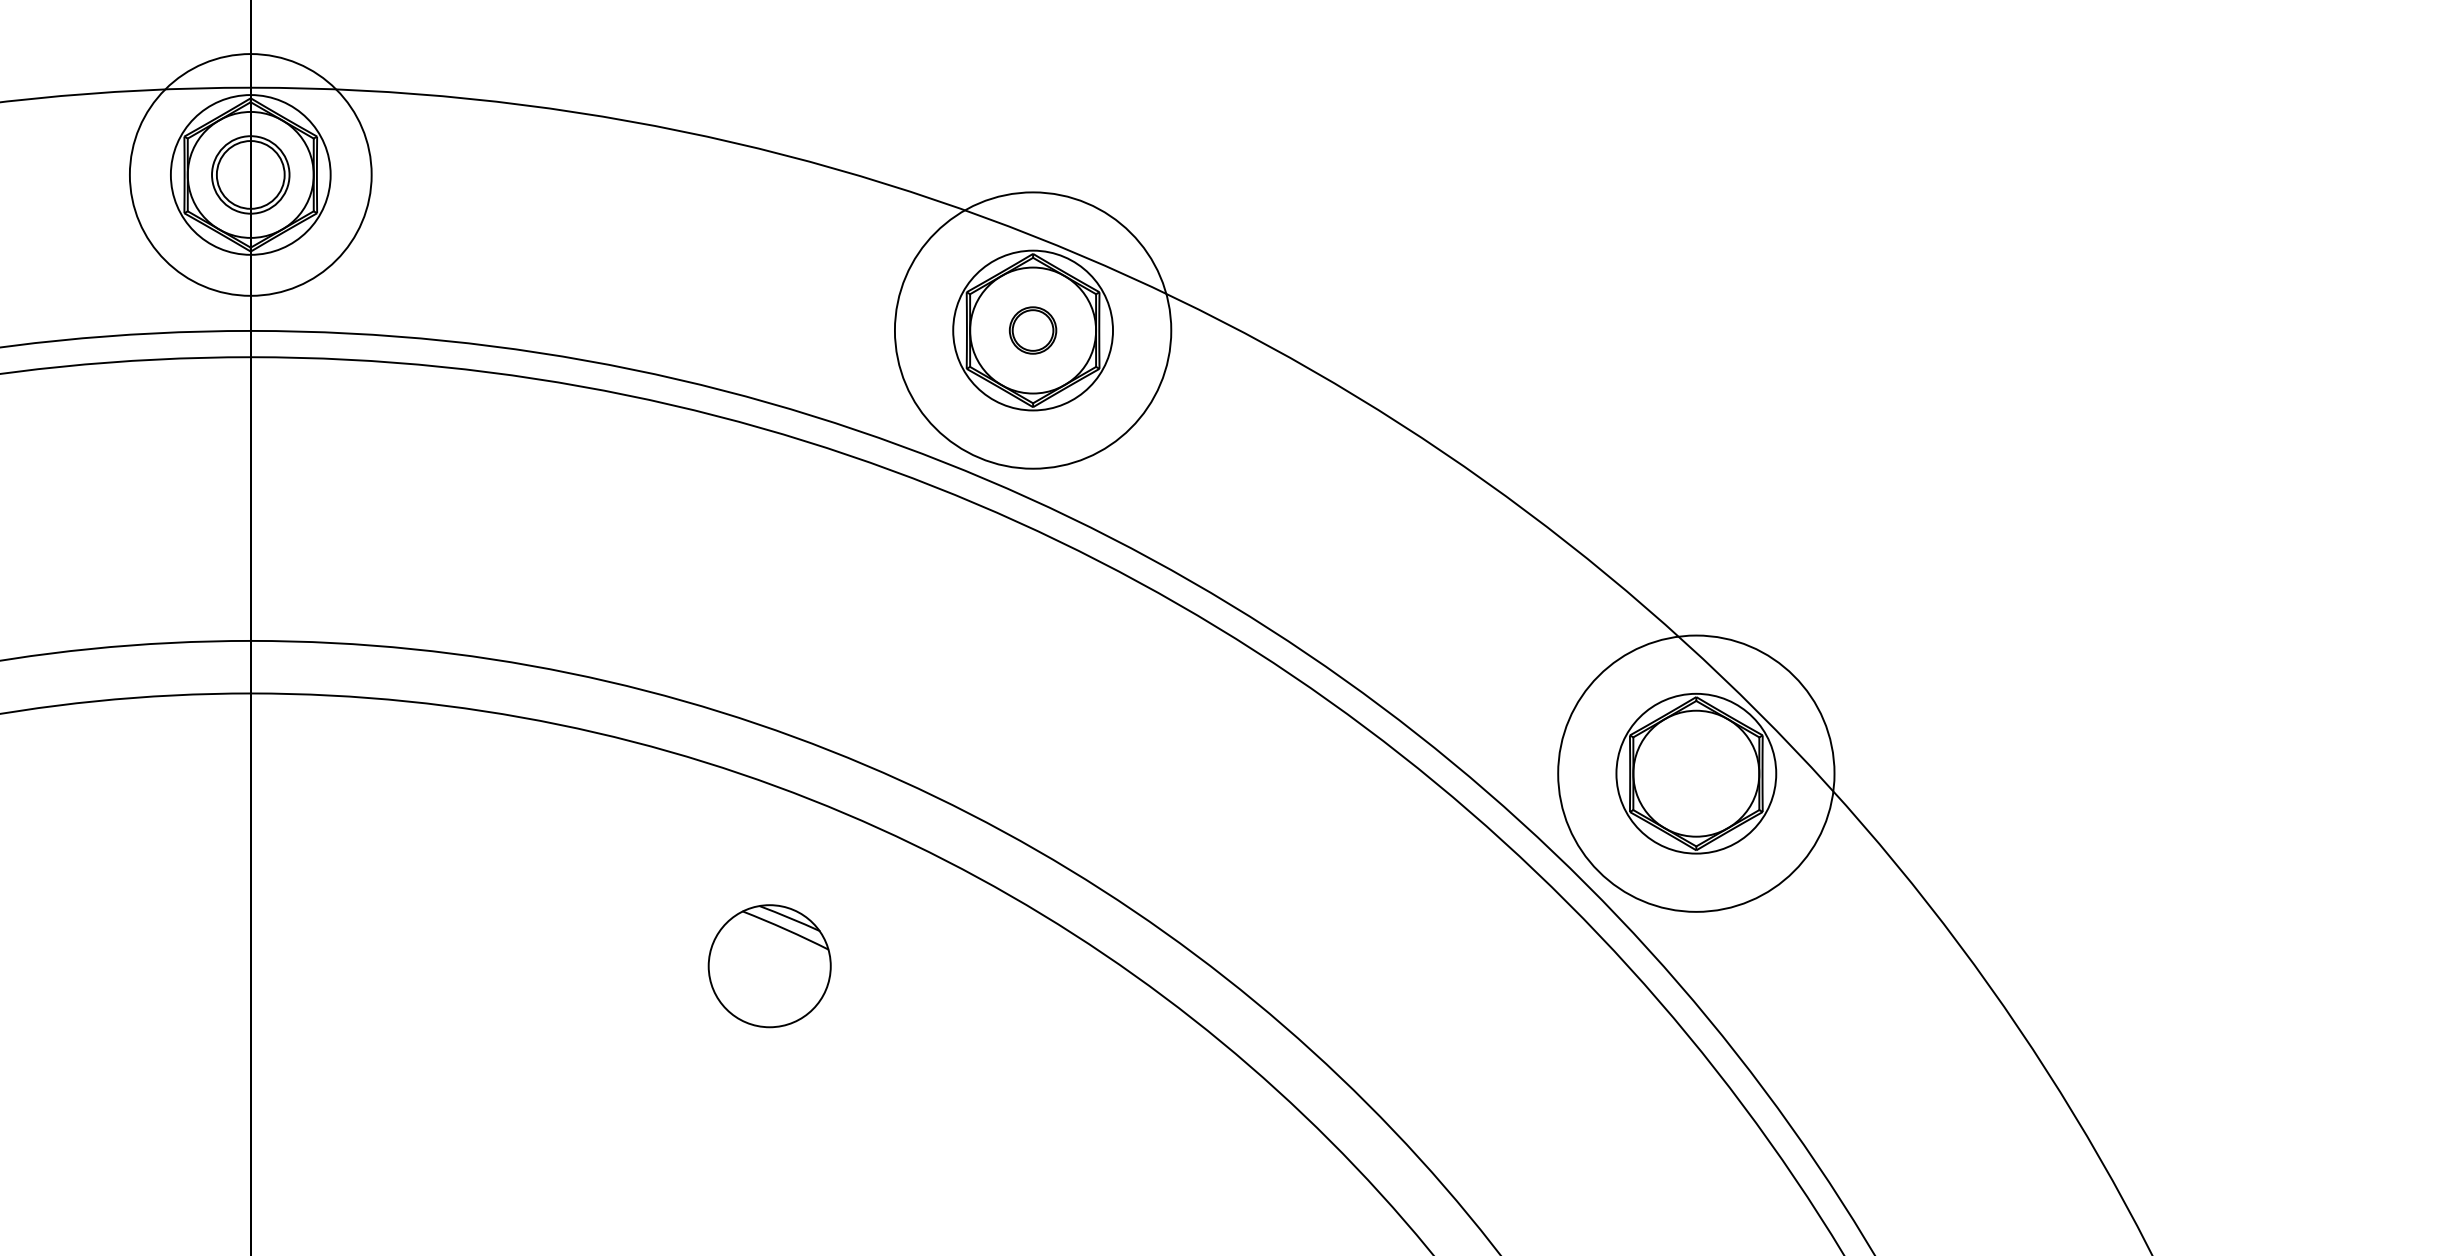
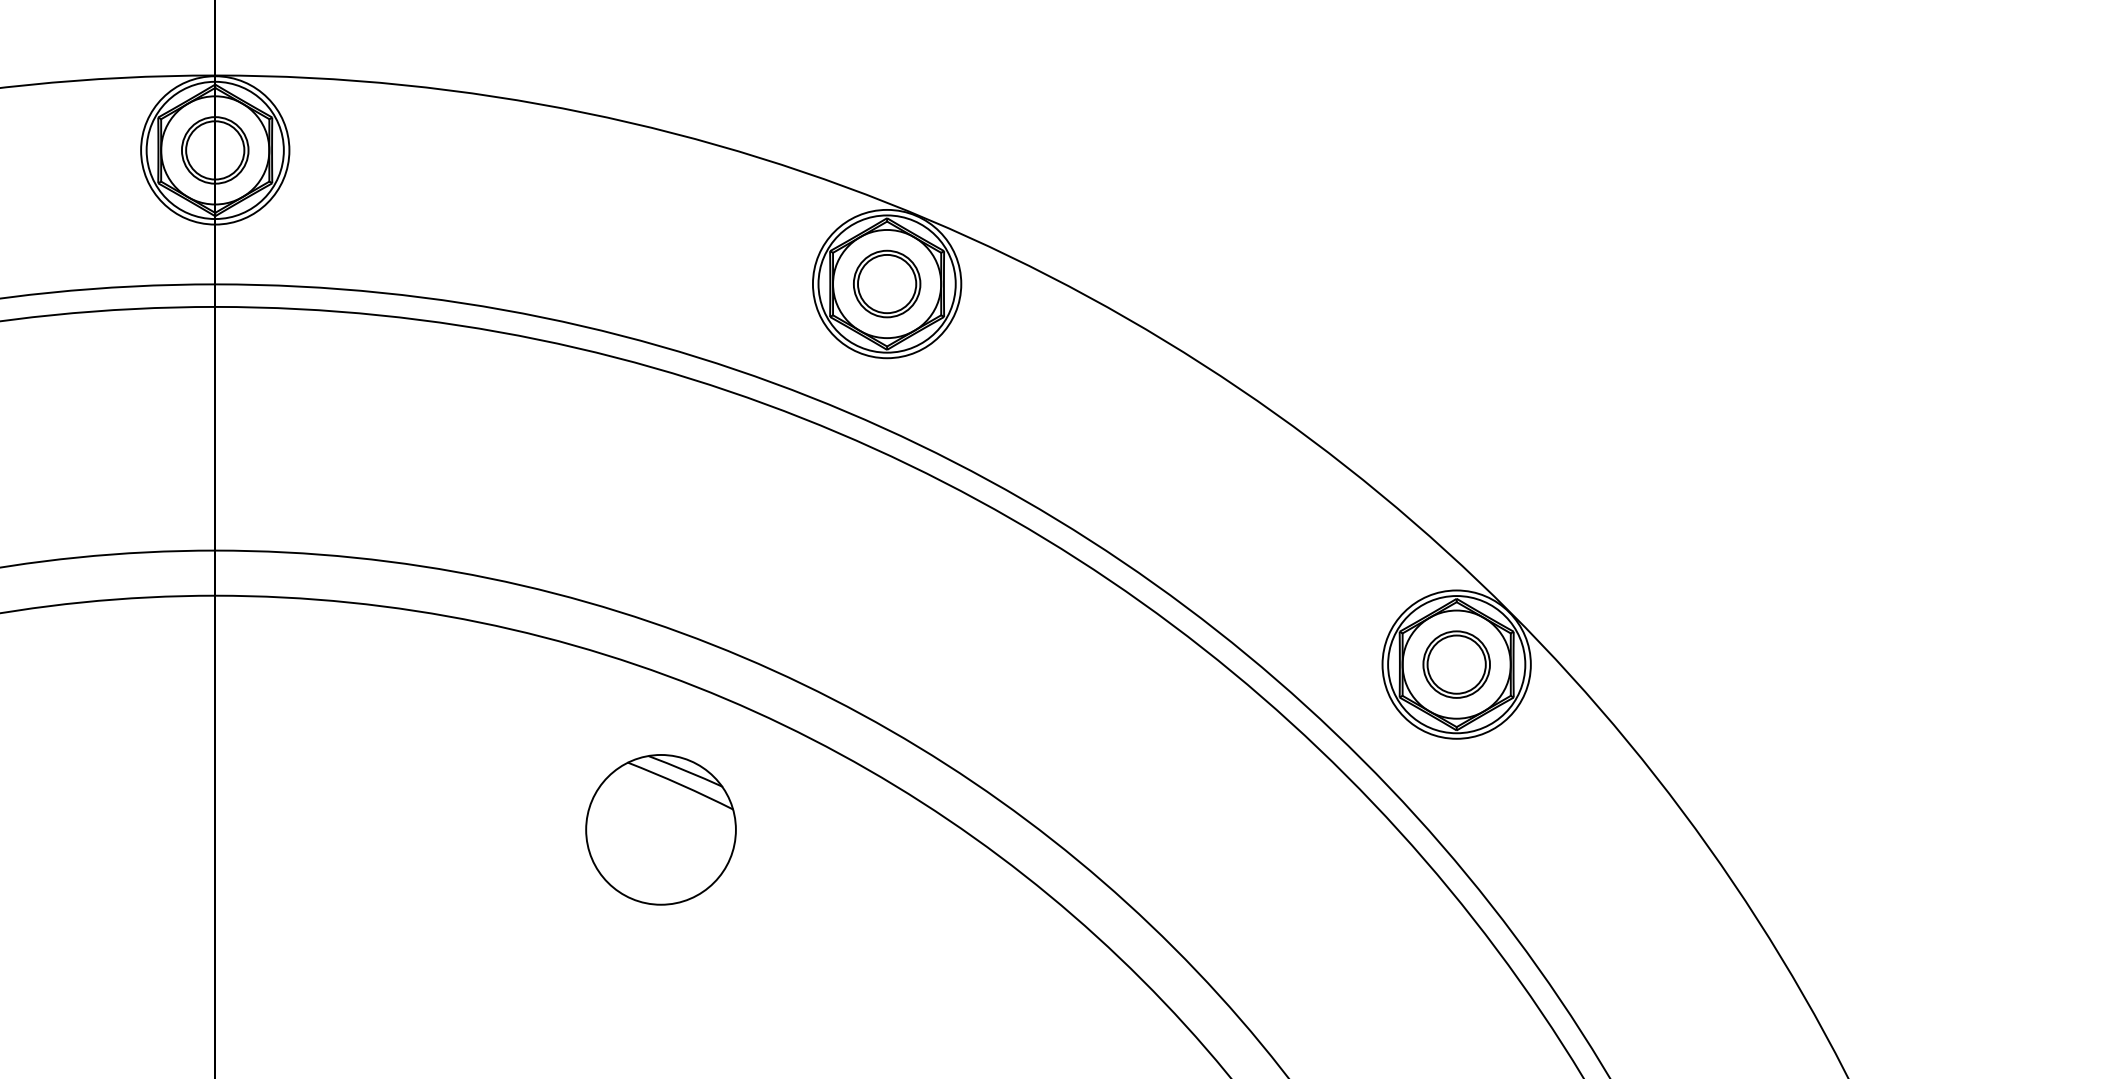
circle: (250, 174) -> (215, 150), size x0.71
circle: (1032, 330) -> (886, 284), size x0.62
part: (1032, 330) -> (886, 284), size x1.67
circle: (1695, 773) -> (1455, 664), size x0.62
part: (1695, 773) -> (1455, 664), added
part: (769, 966) -> (660, 830), size x1.43

